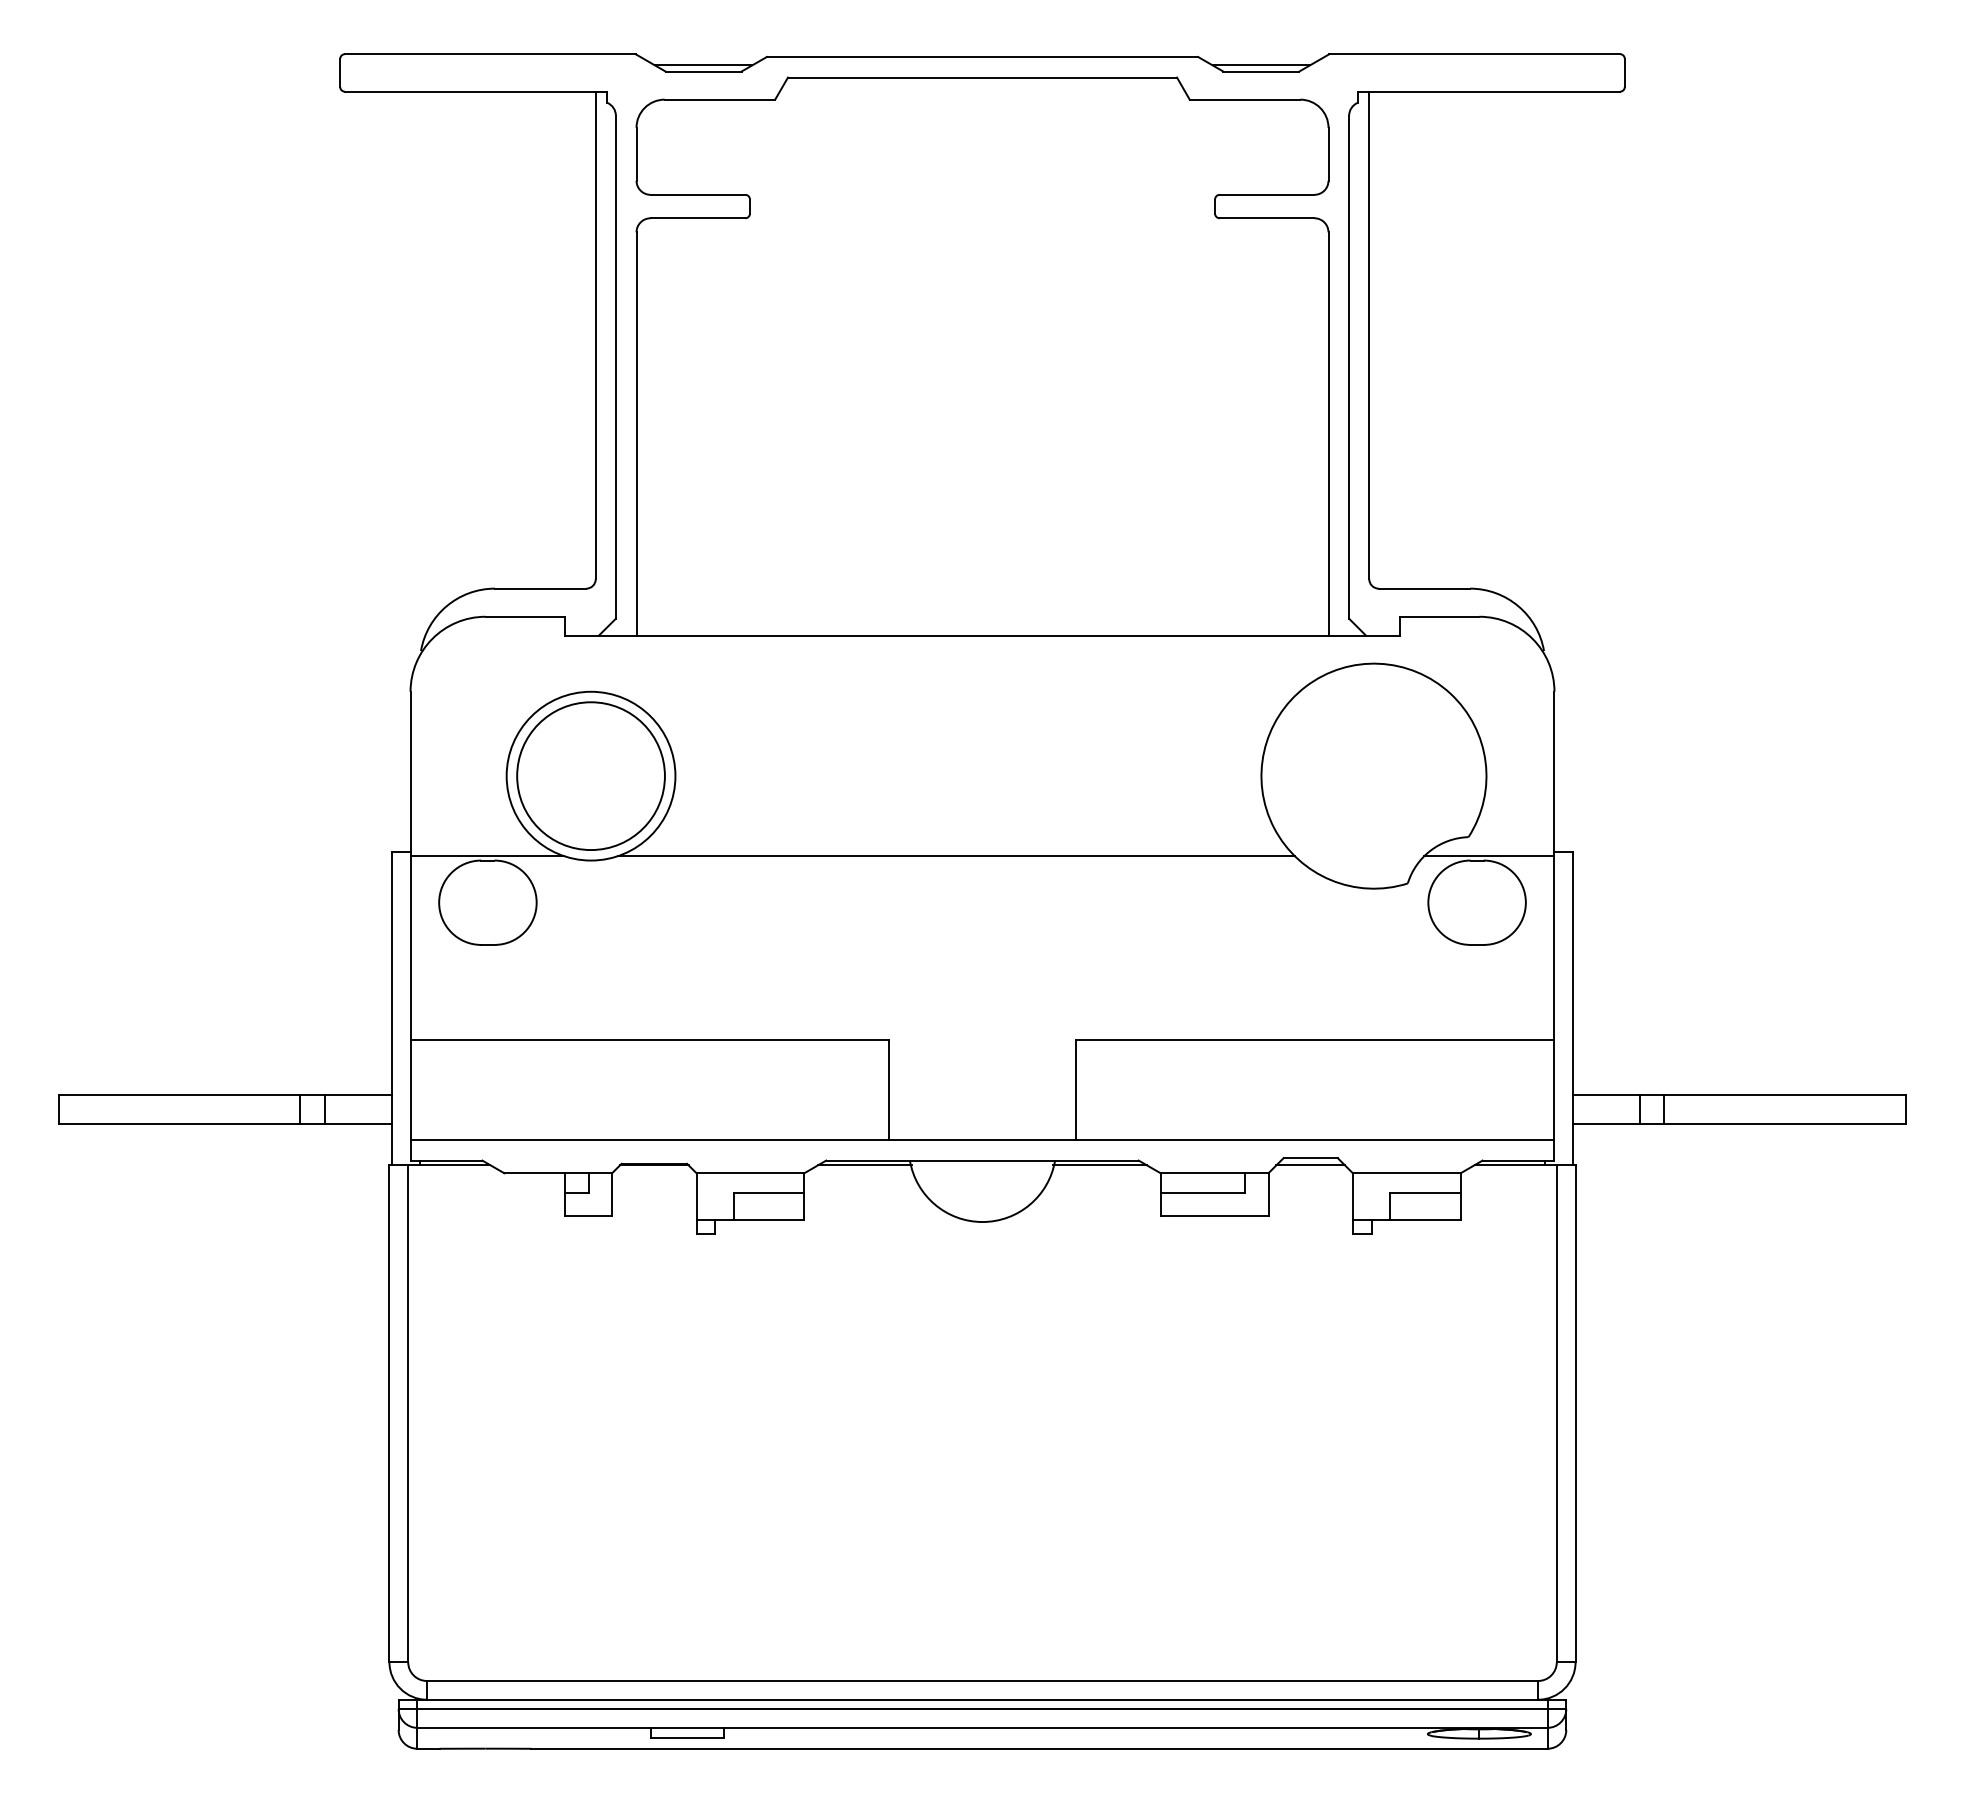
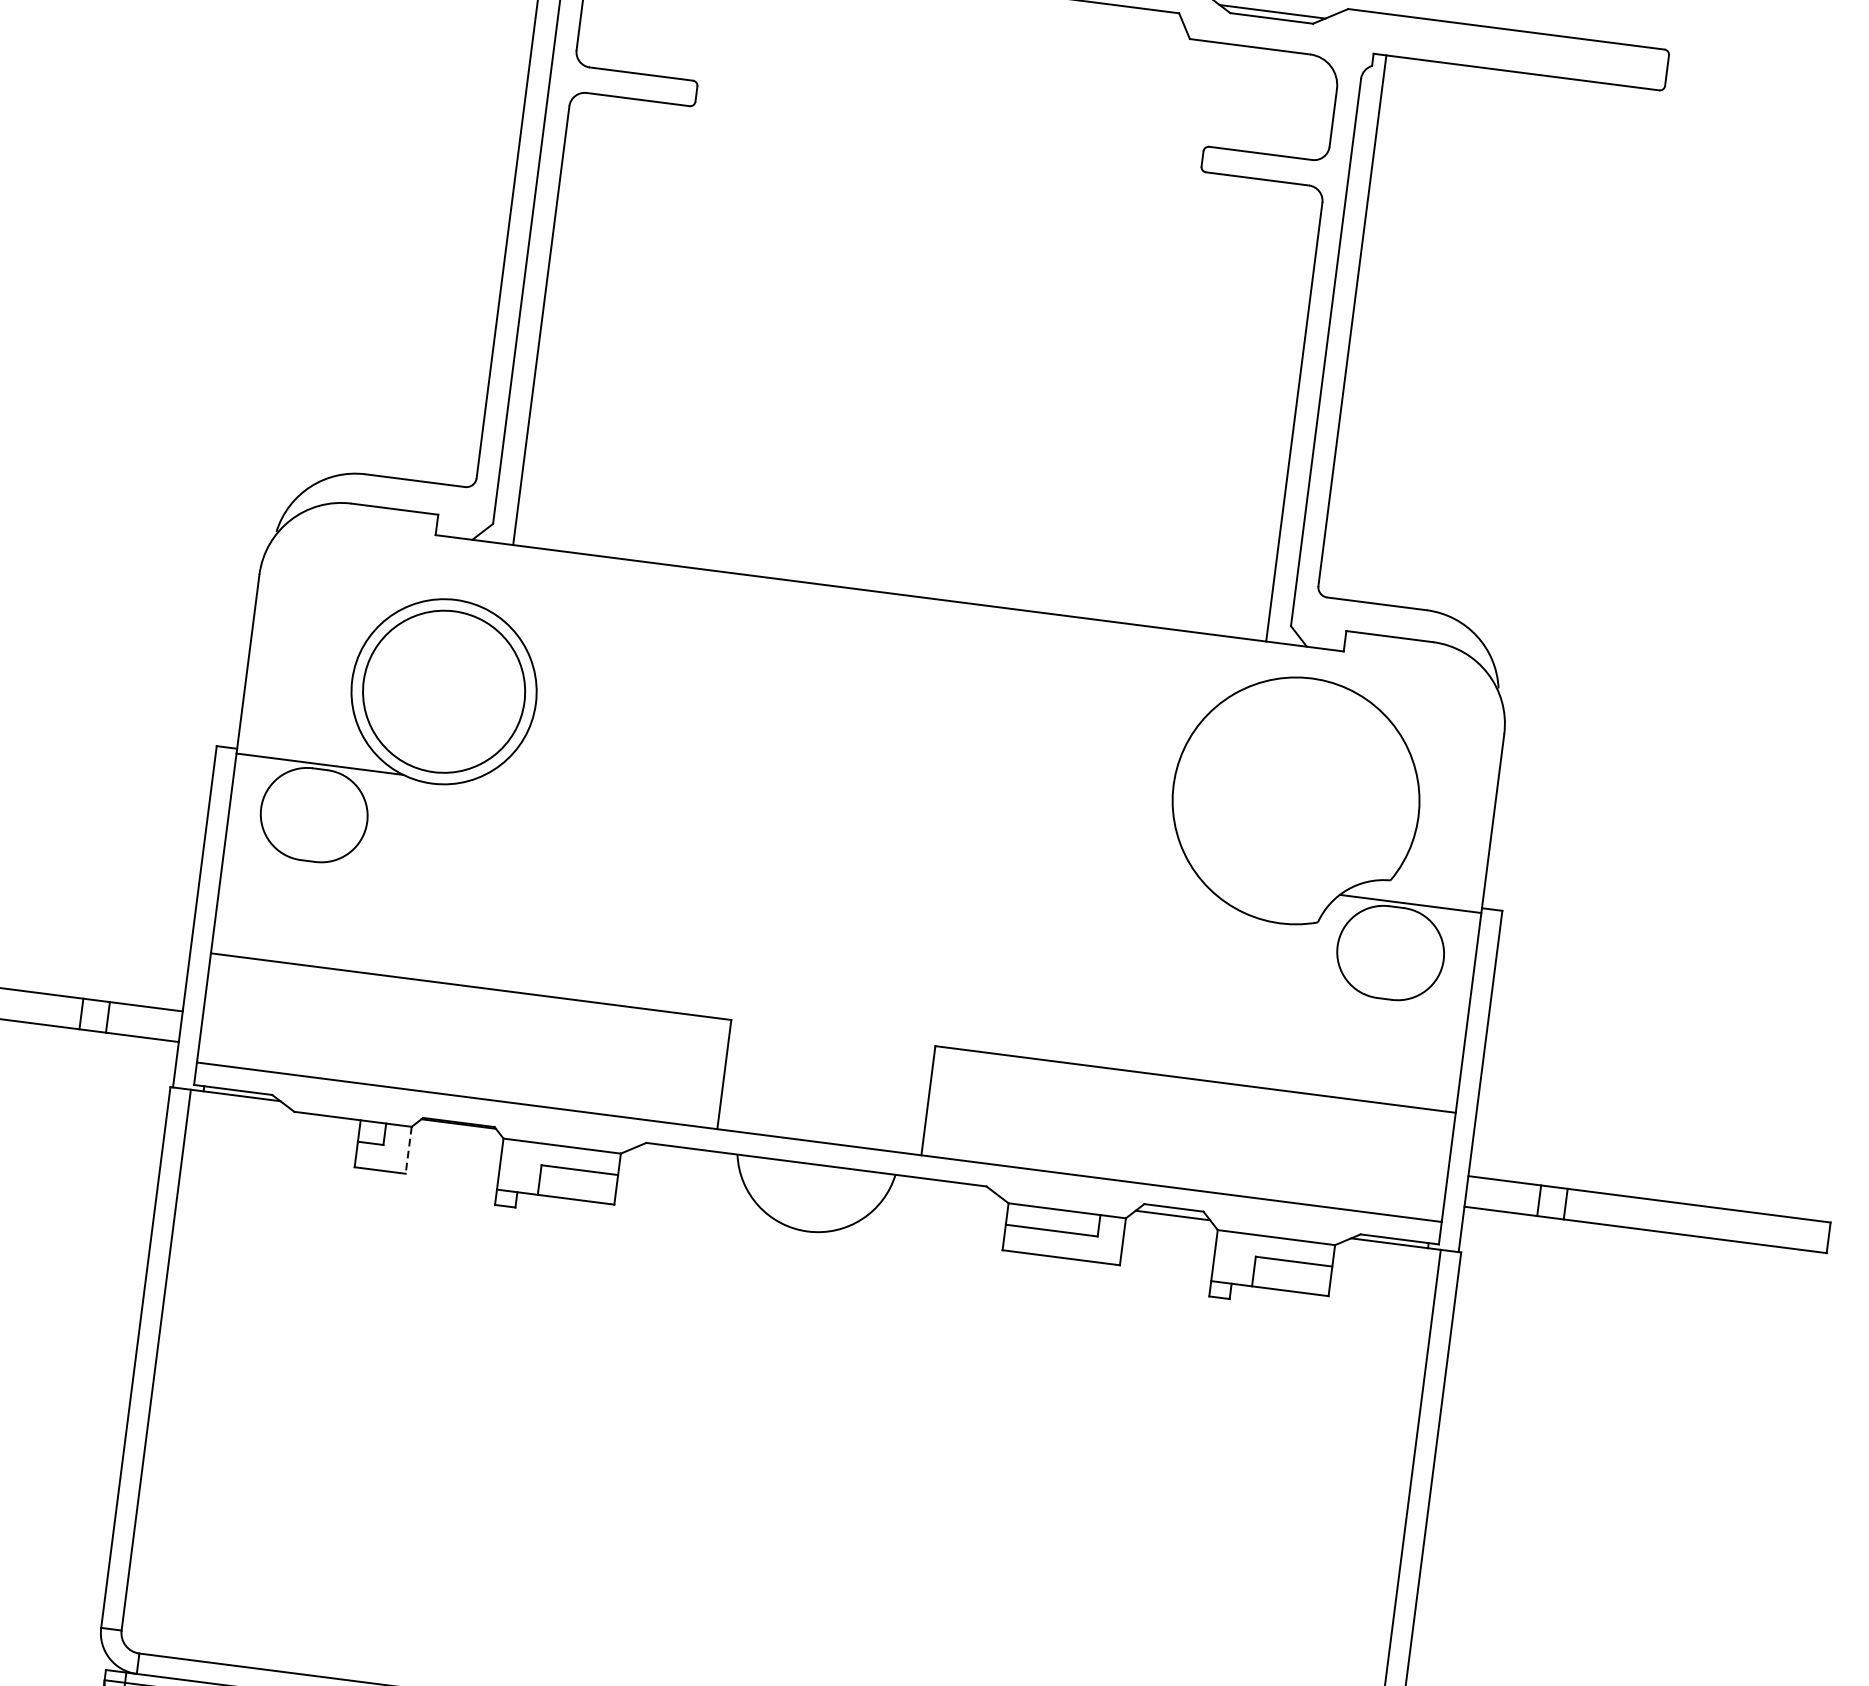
line: (956, 856) -> (830, 830), removed
line: (864, 1165) -> (687, 1153), removed
line: (1099, 1165) -> (943, 1186), removed
line: (612, 1194) -> (409, 1150), solid -> dashed

